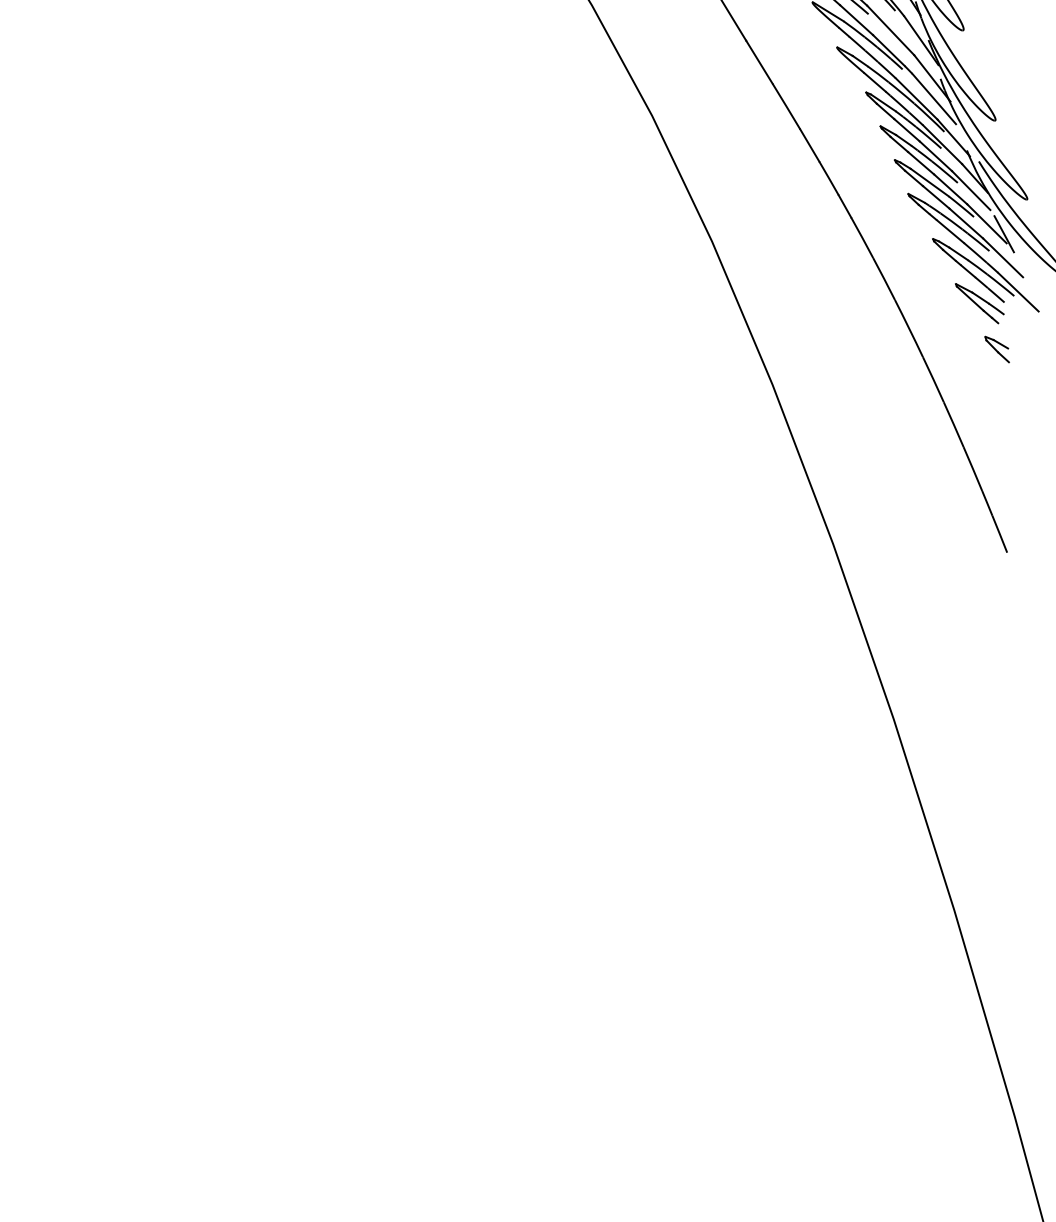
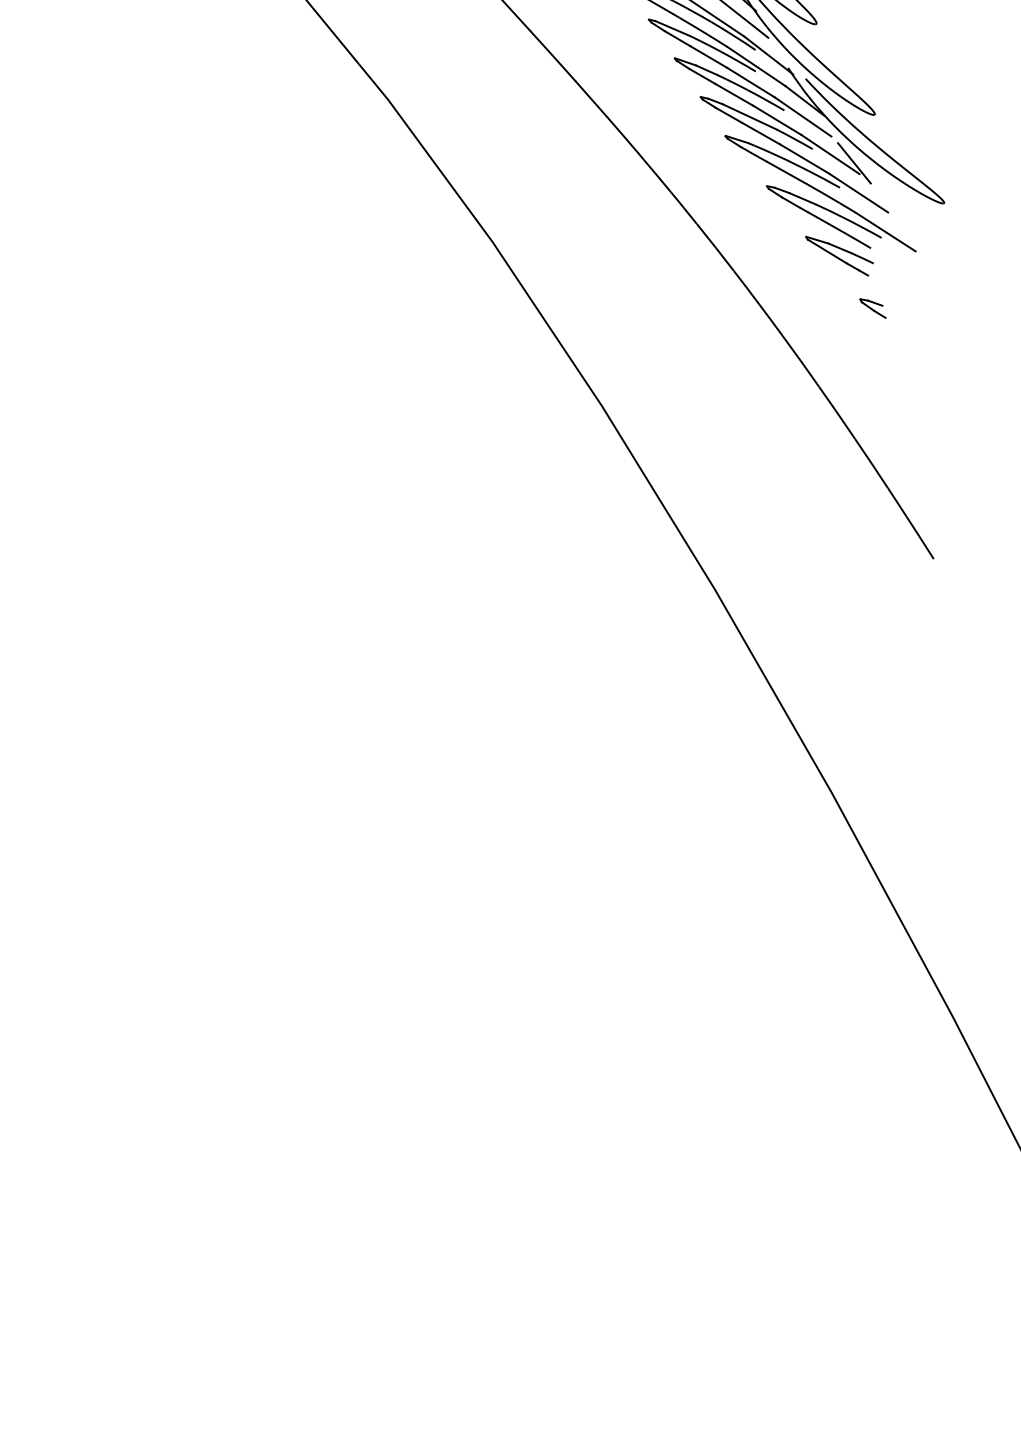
part: (996, 349) -> (872, 308), size x0.71

